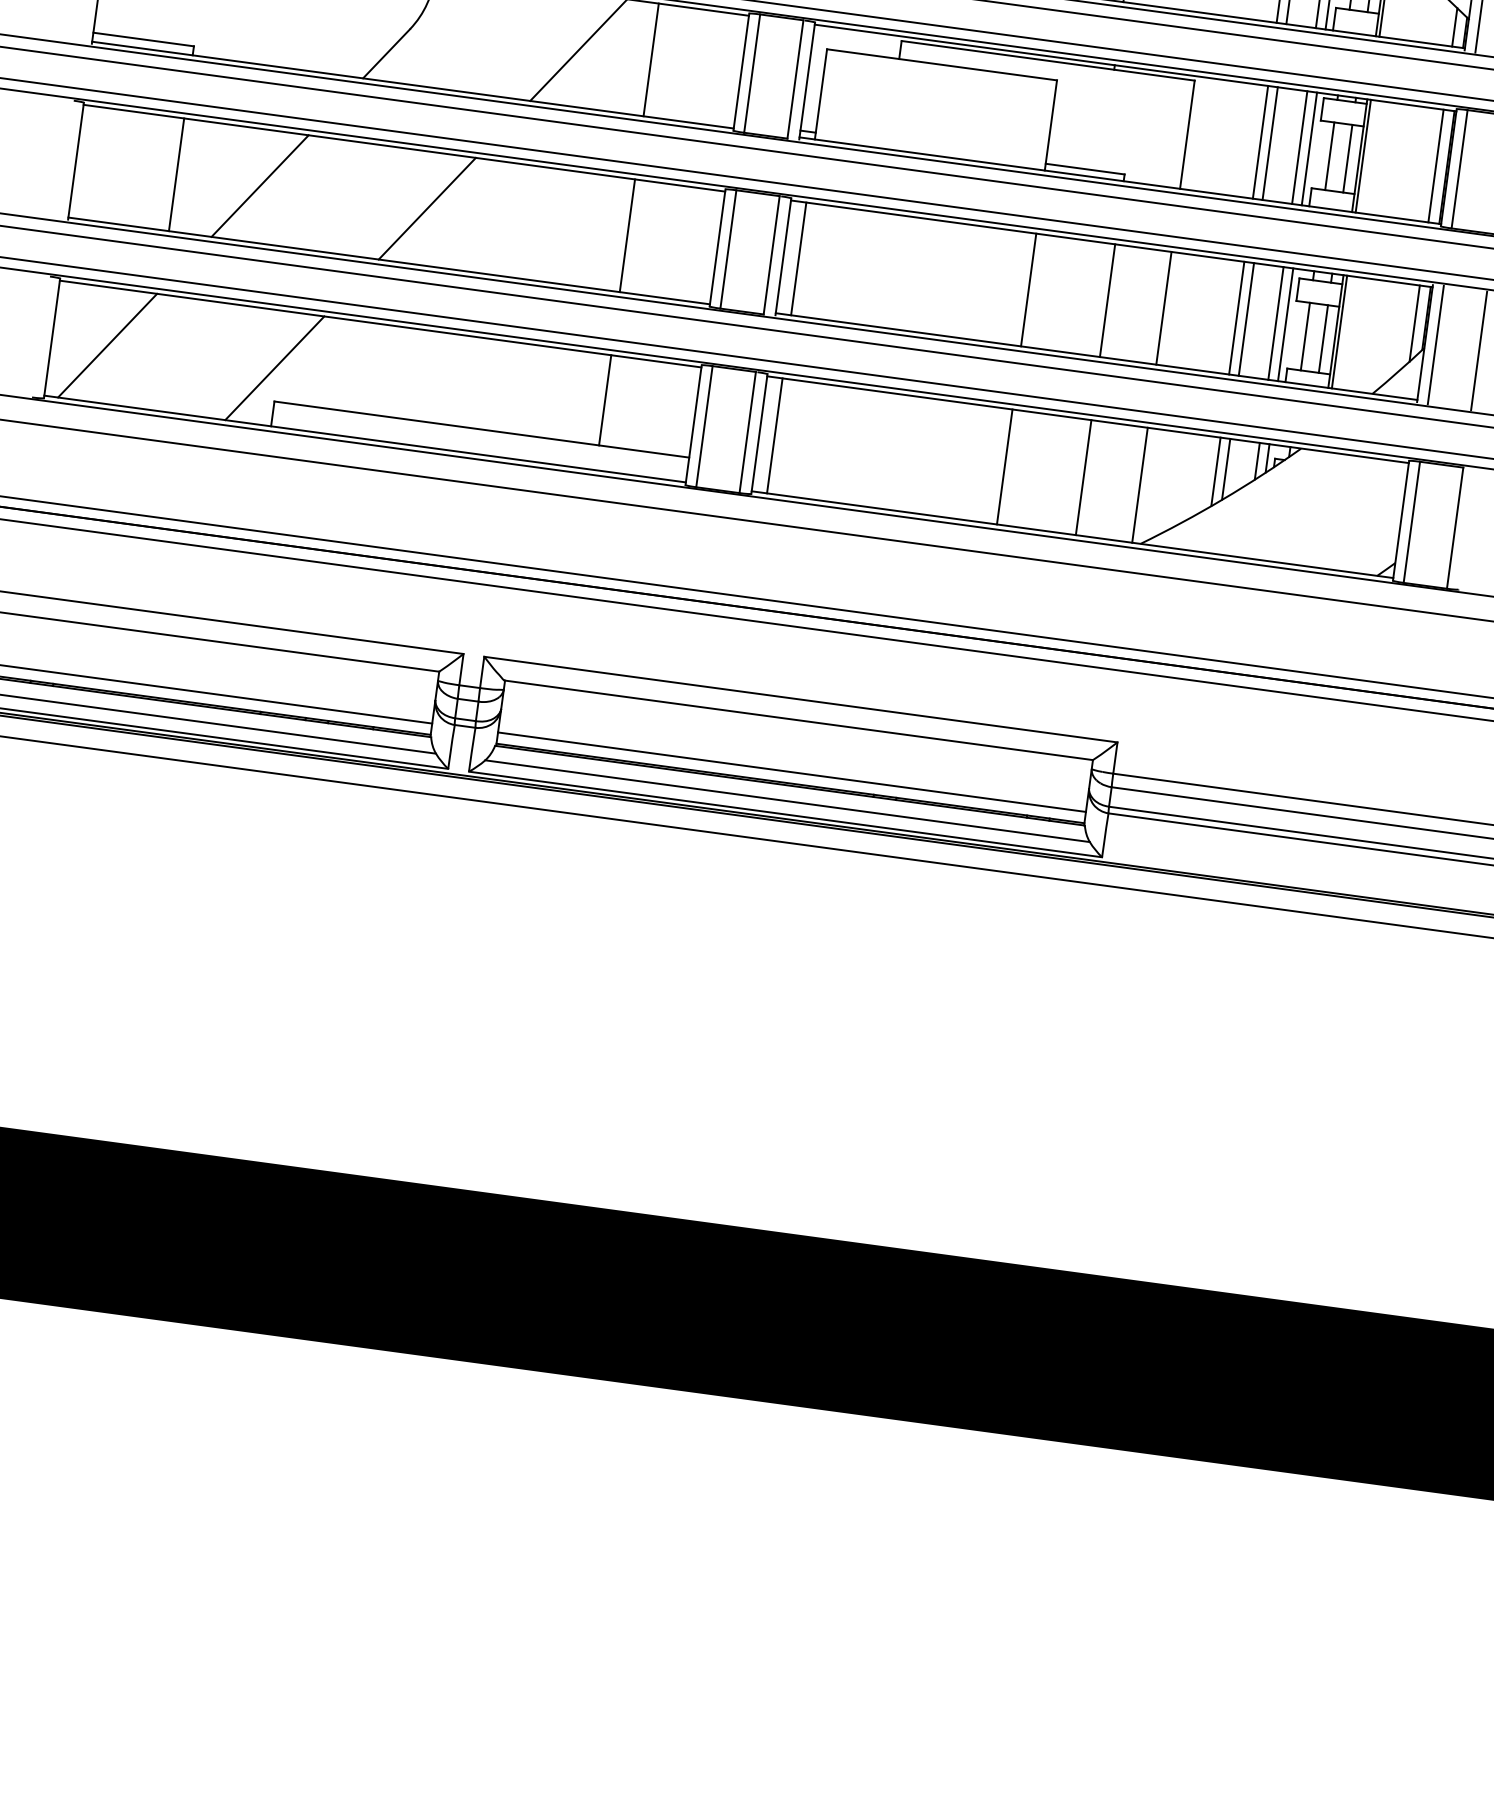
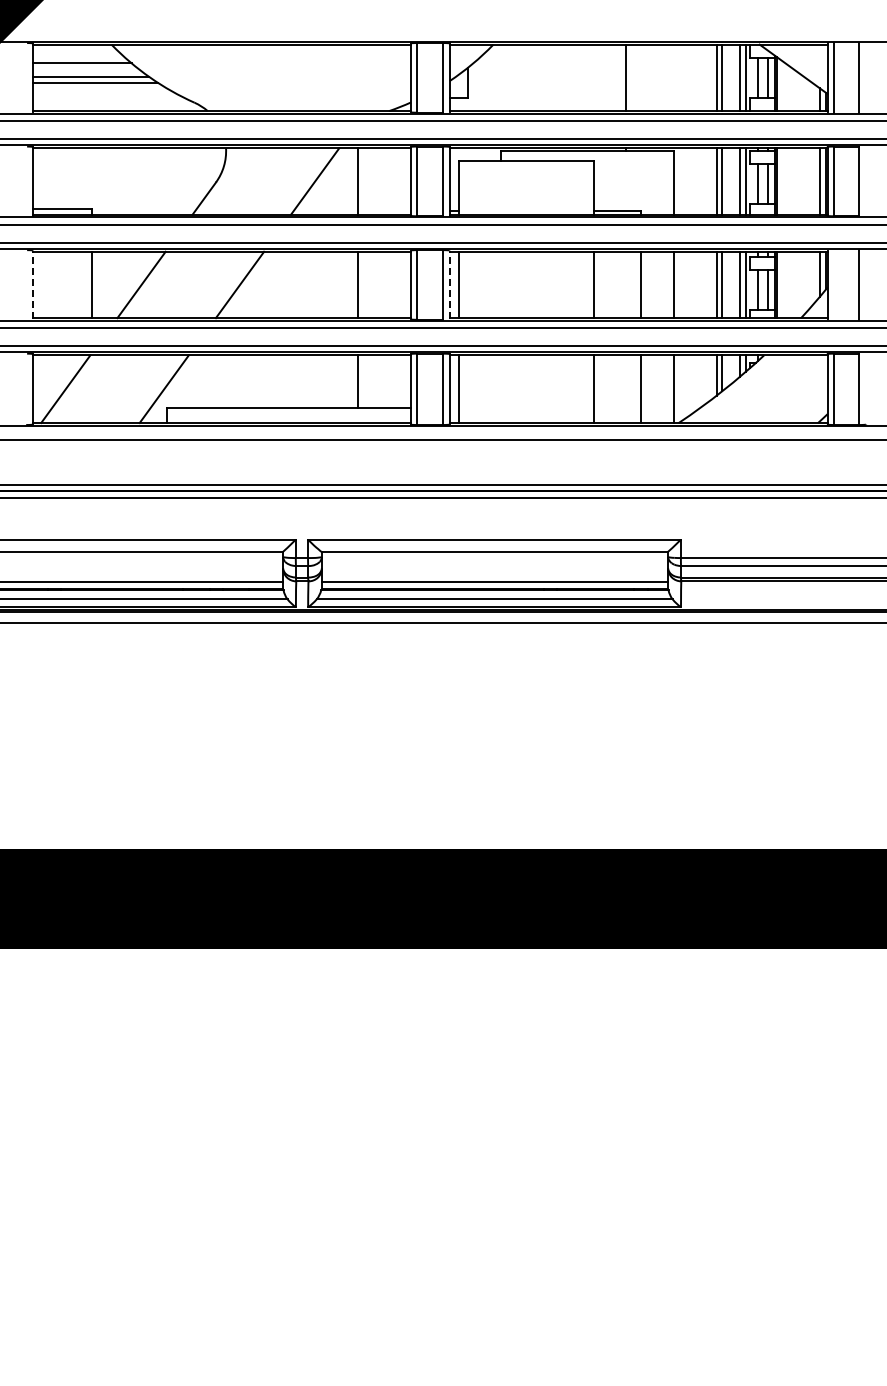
line: (76, 160) -> (33, 284), solid -> dashed
line: (783, 256) -> (449, 284), solid -> dashed
line: (1435, 344) -> (833, 284), removed

